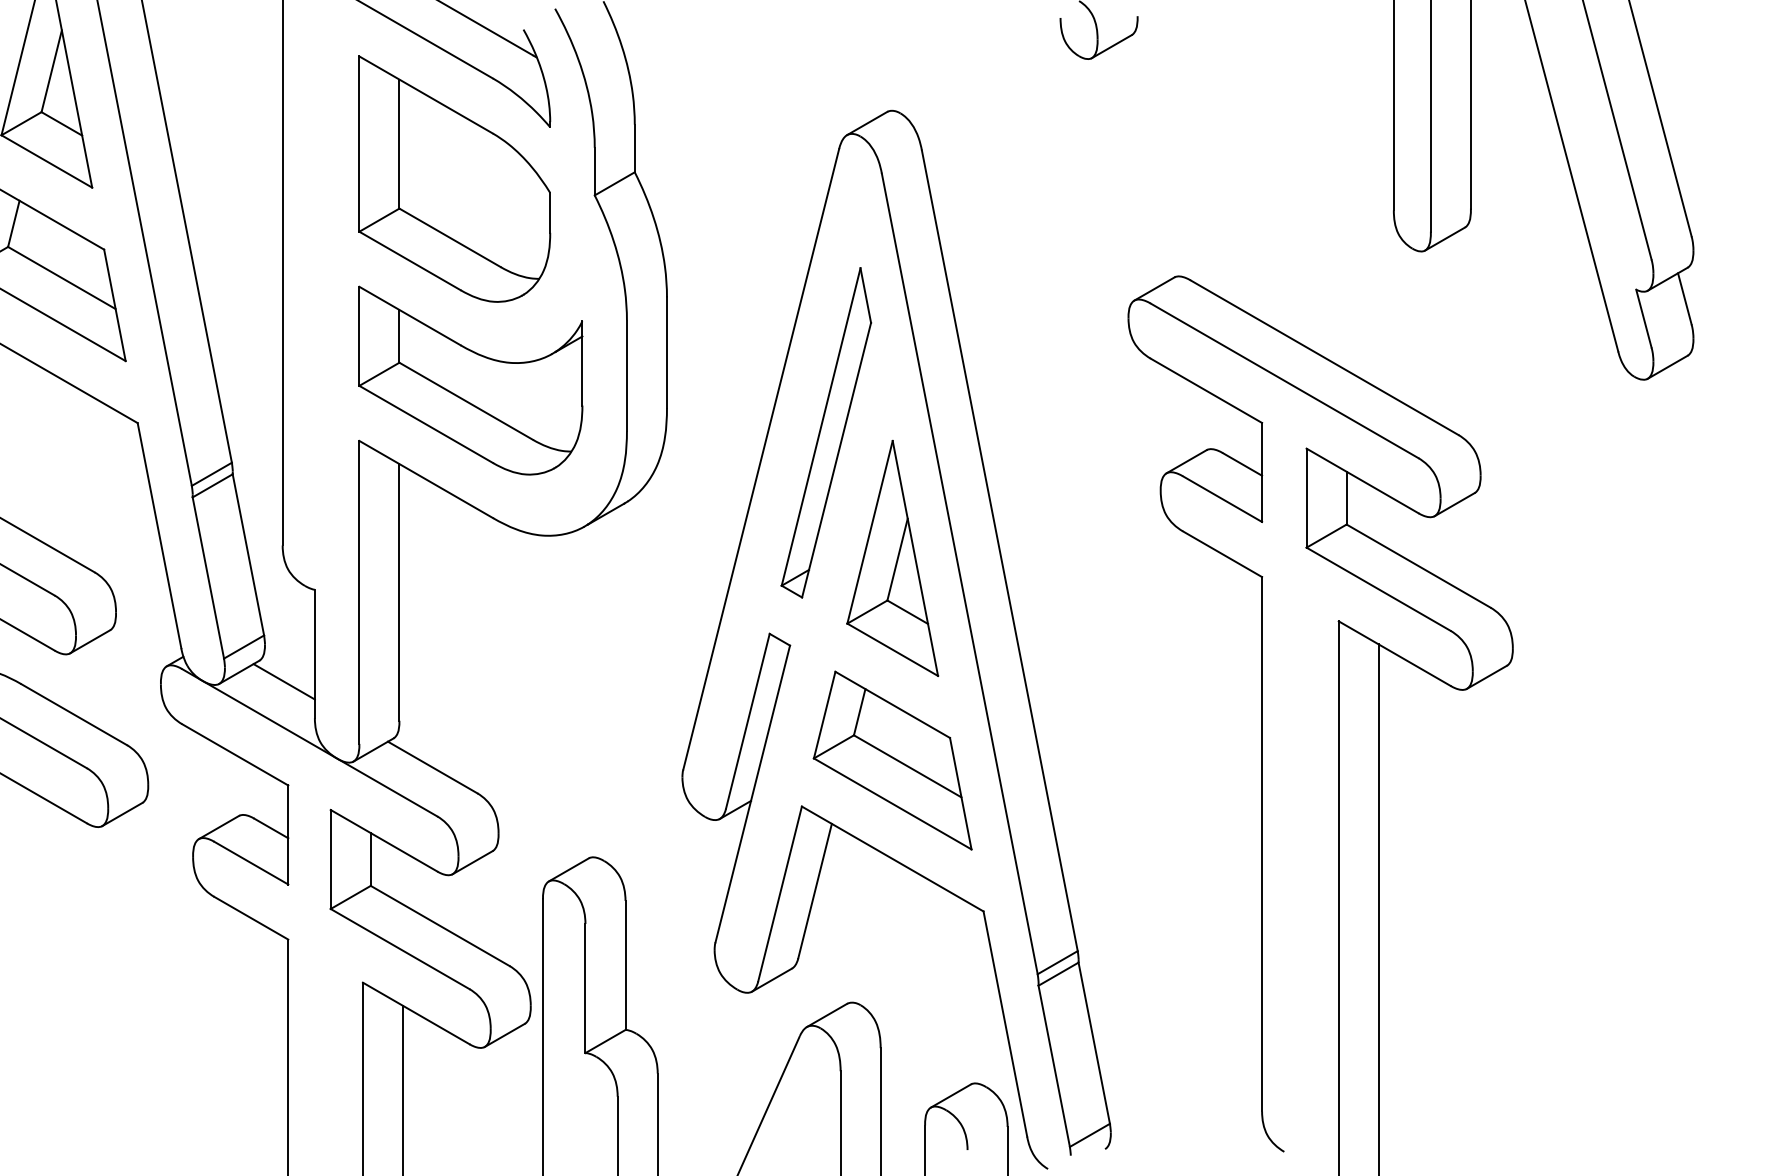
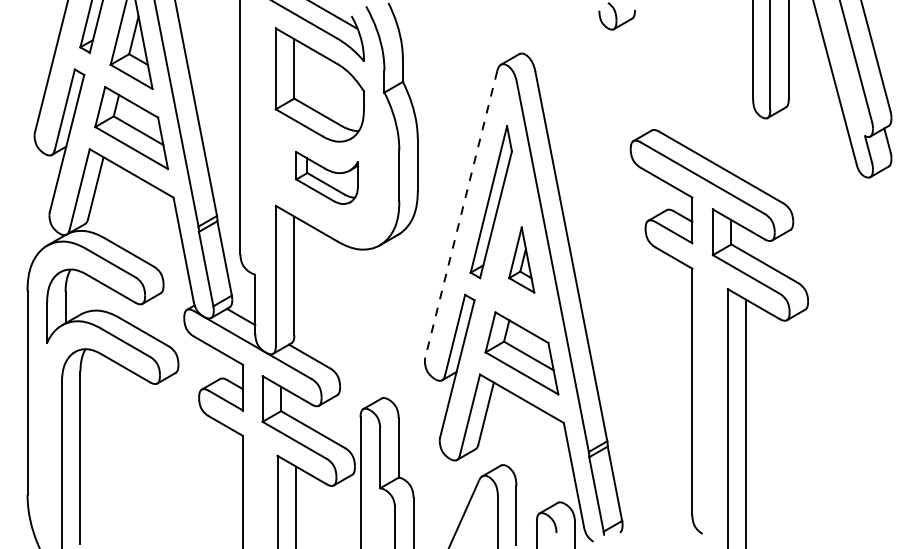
part: (469, 379) -> (326, 177), size x0.6
line: (761, 459) -> (461, 214), solid -> dashed
part: (891, 557) -> (521, 259), size x0.6

